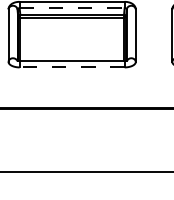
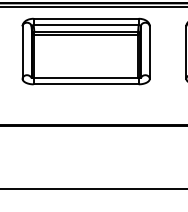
line: (72, 8) -> (86, 25), dashed -> solid
line: (71, 67) -> (85, 84), dashed -> solid

